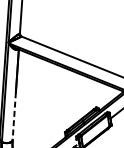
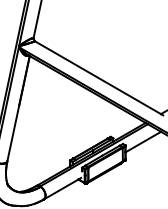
line: (14, 117) -> (13, 134), dashed -> solid

